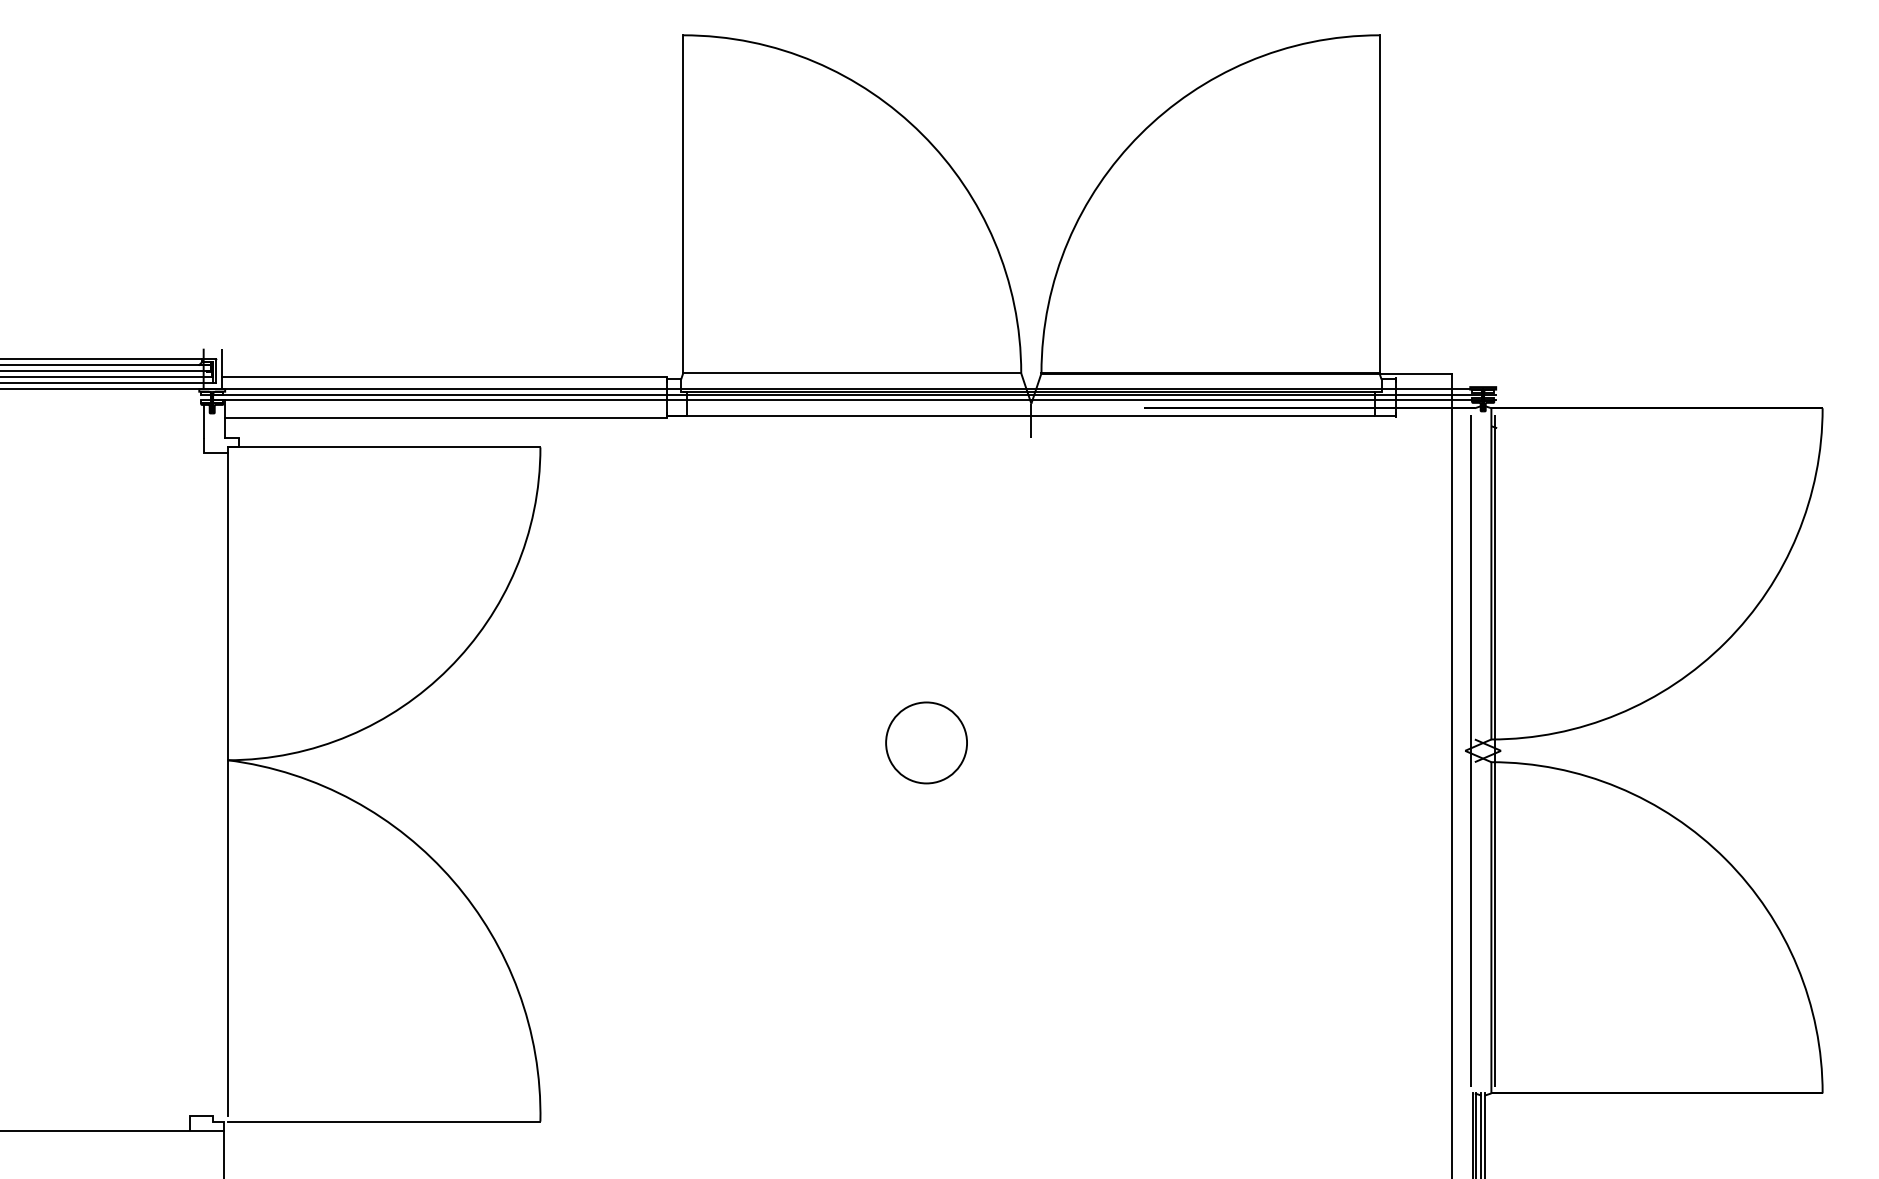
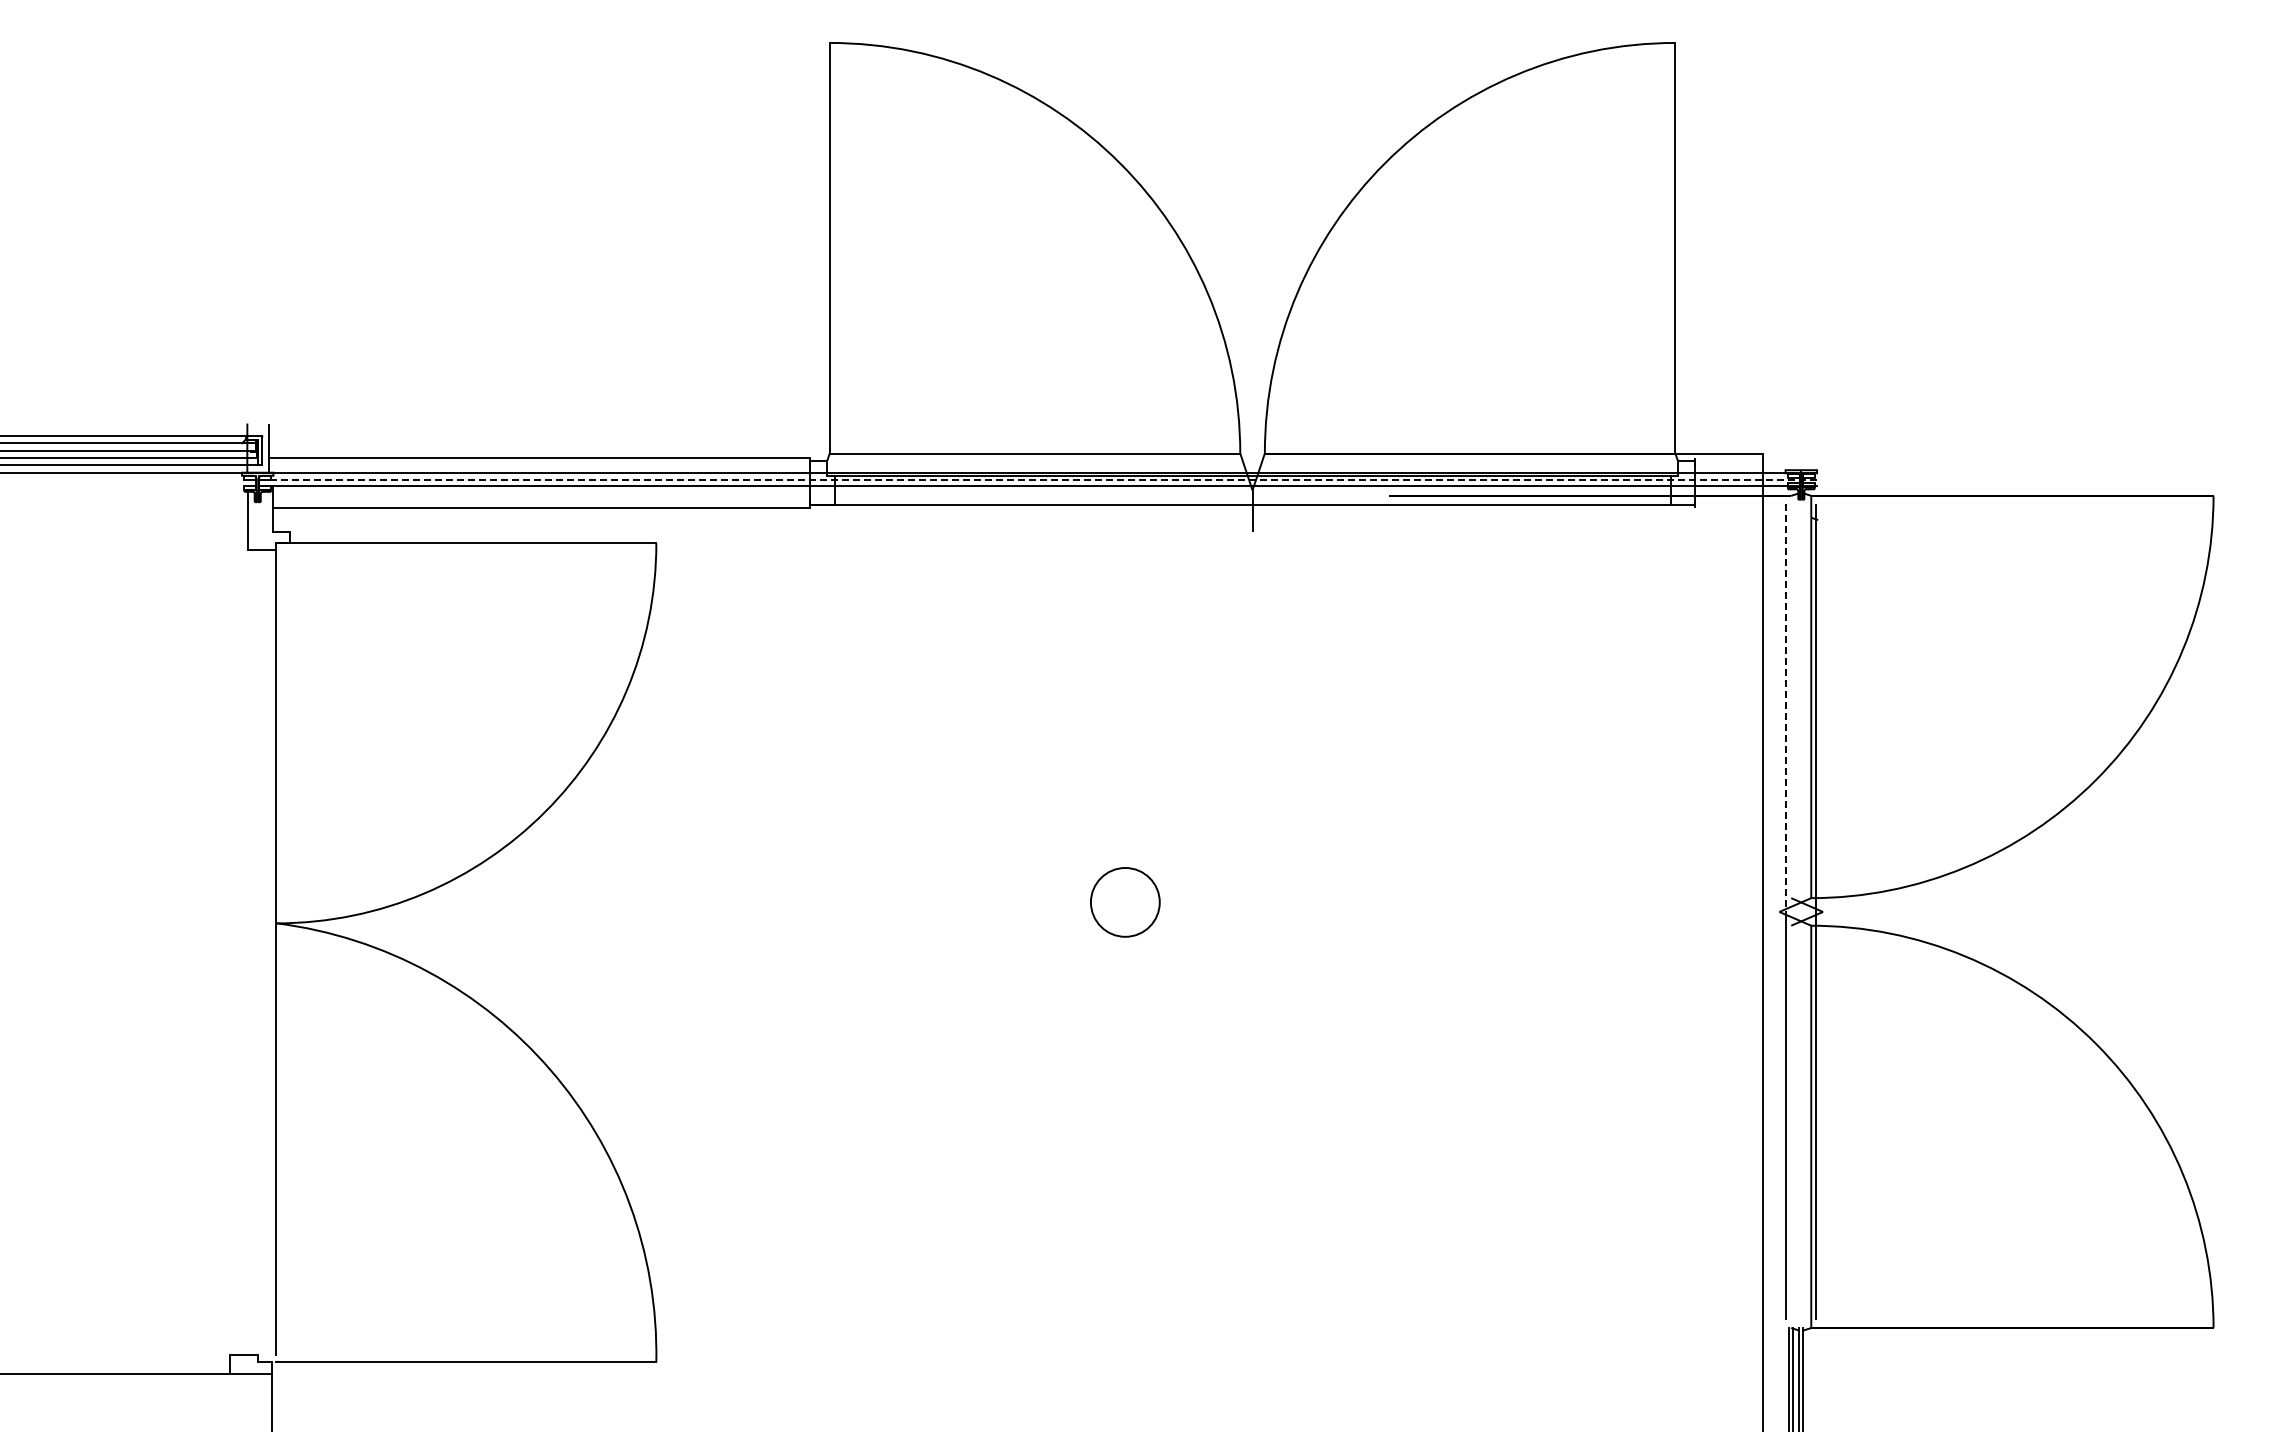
line: (855, 395) -> (1038, 480), solid -> dashed
line: (1471, 584) -> (1786, 710), solid -> dashed
circle: (926, 743) -> (1125, 902), size x0.7

